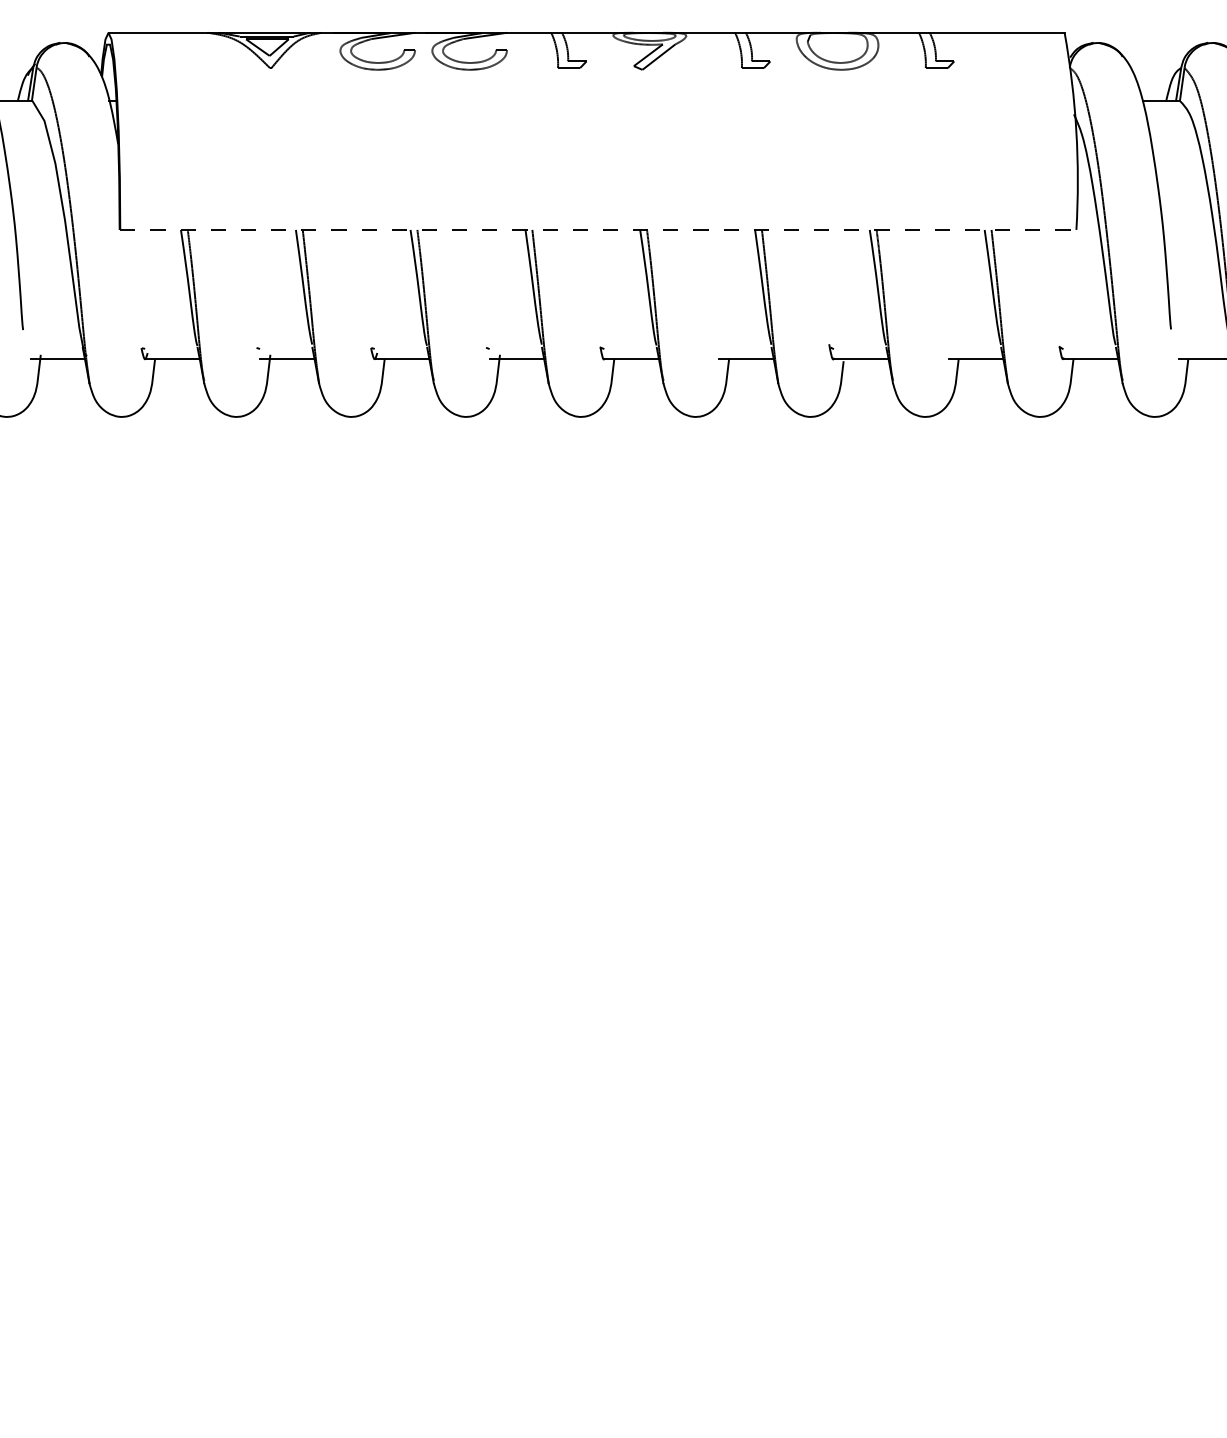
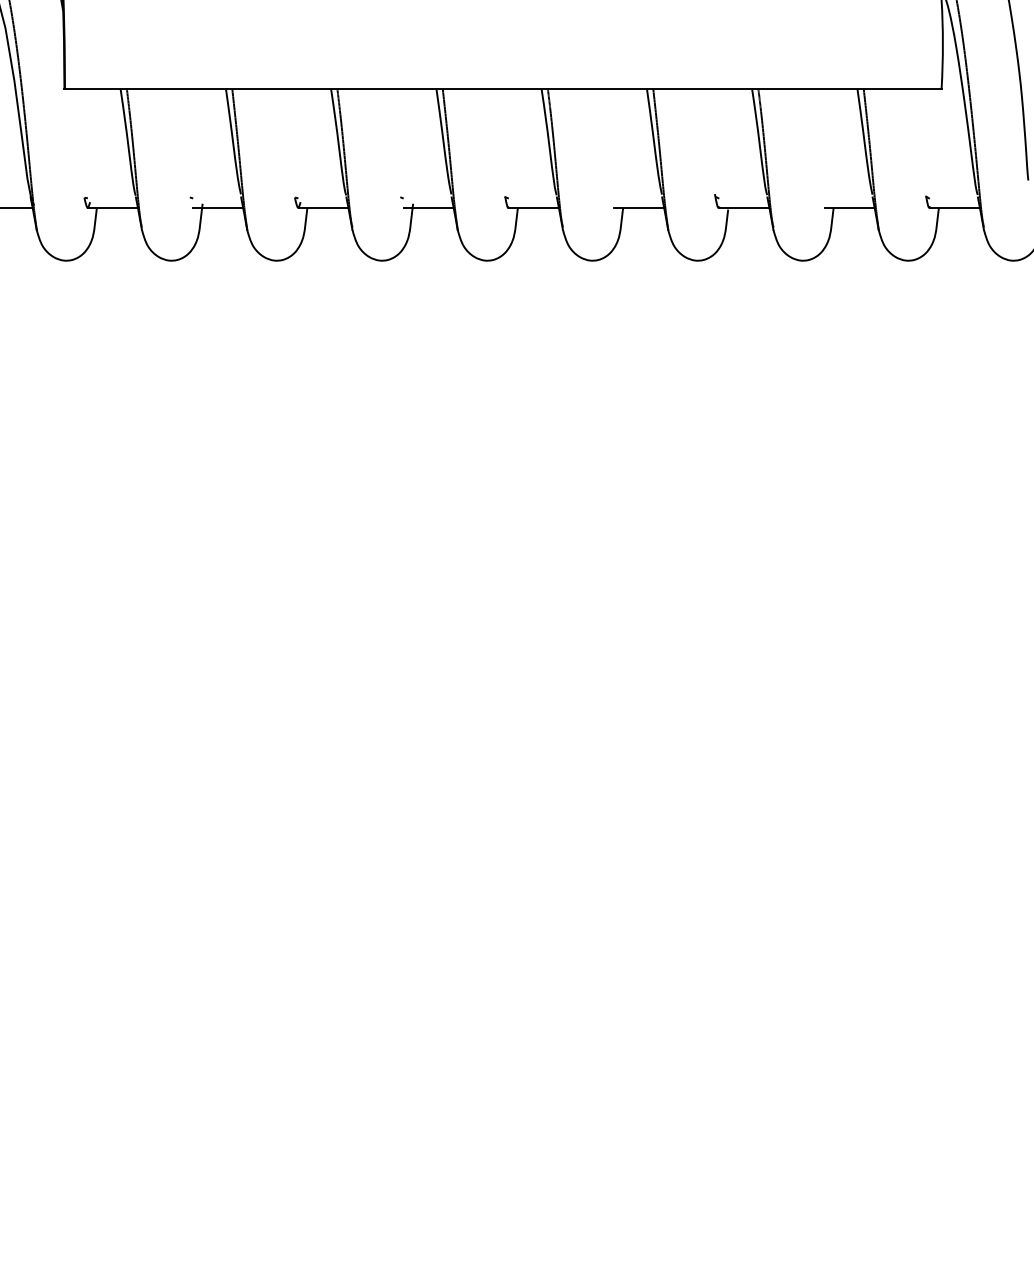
line: (598, 229) -> (503, 88), dashed -> solid

